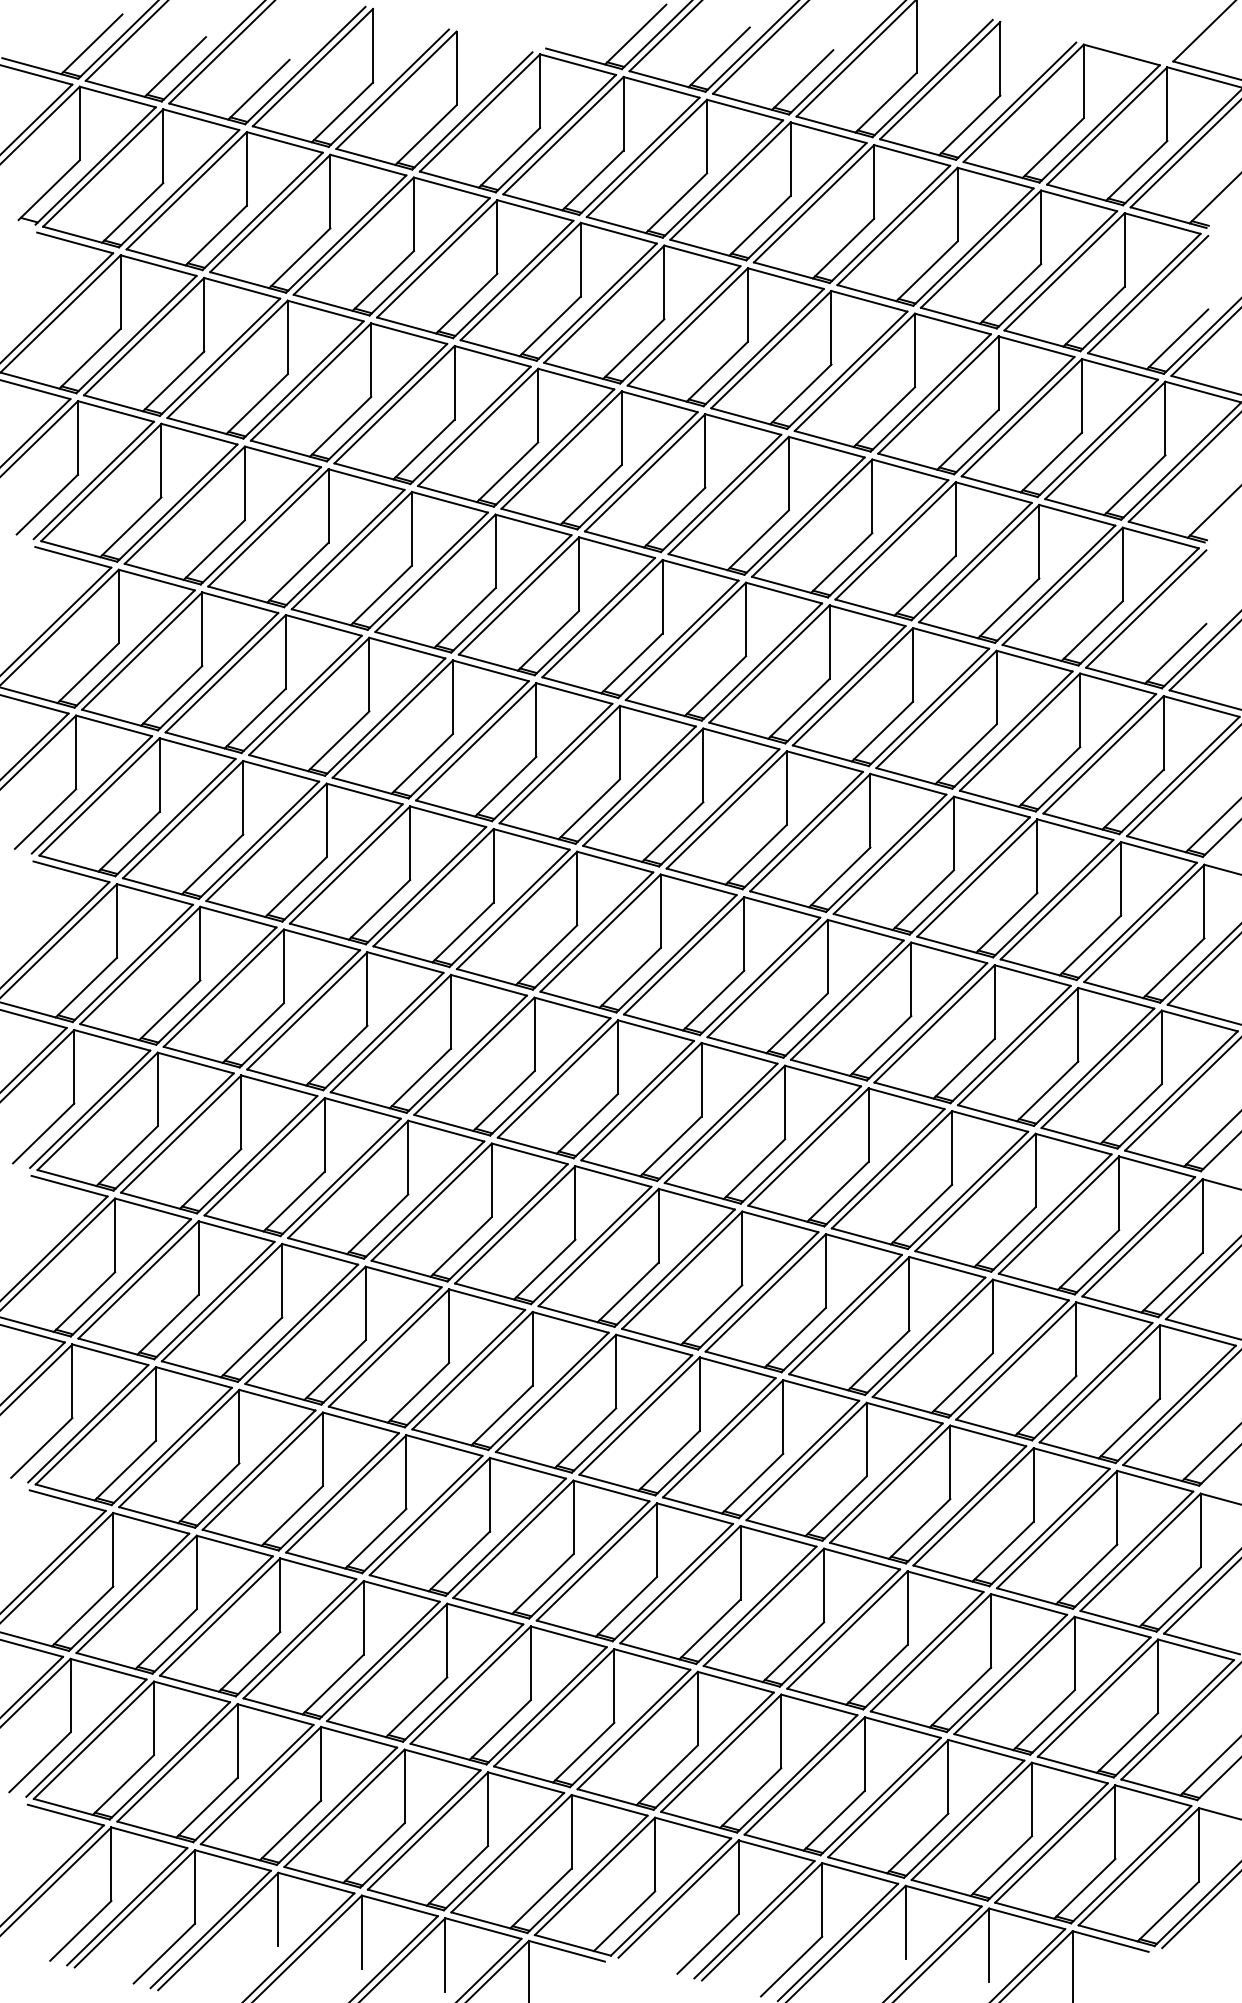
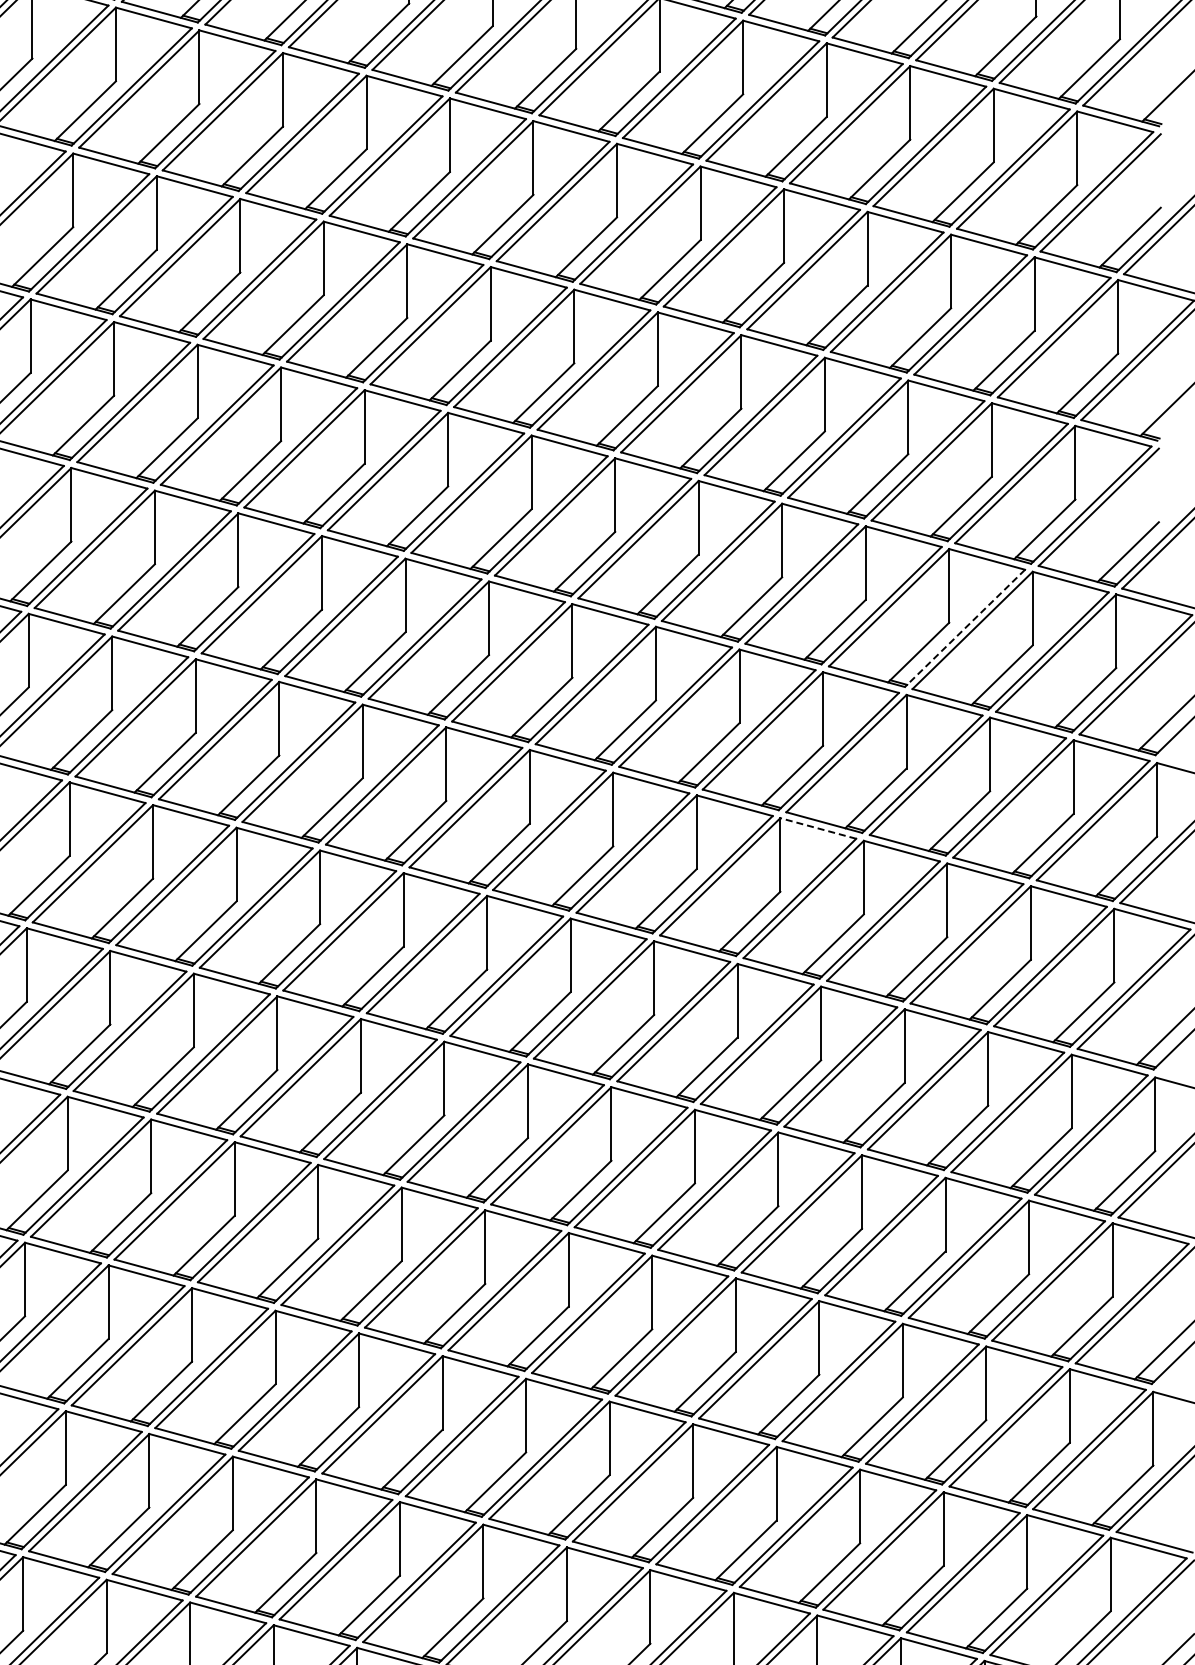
line: (1012, 730) -> (965, 628), solid -> dashed
line: (865, 930) -> (818, 828), solid -> dashed

